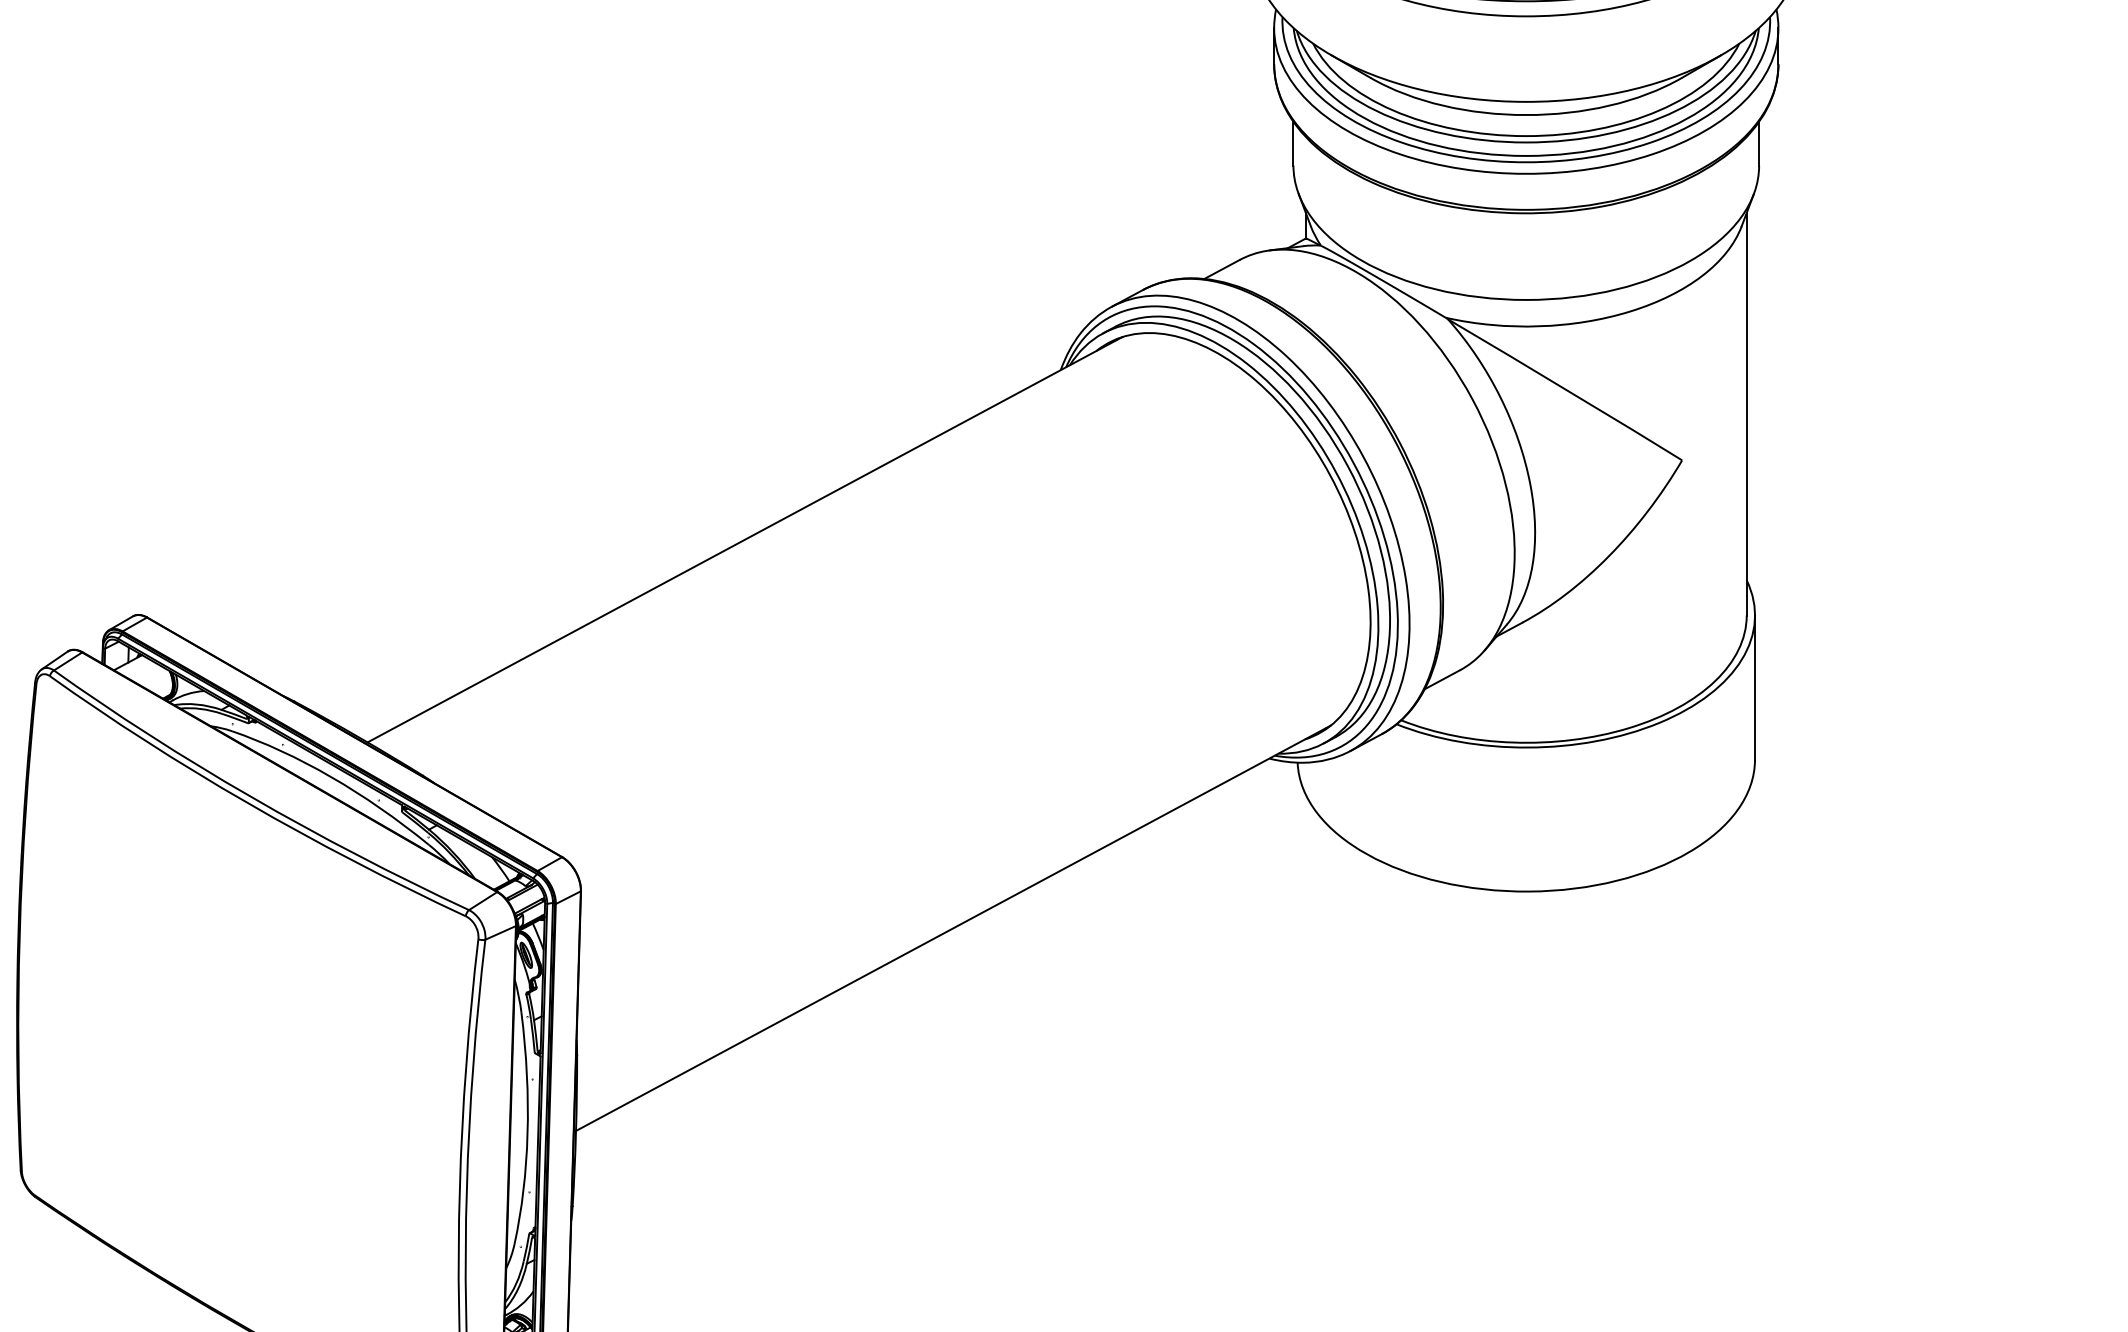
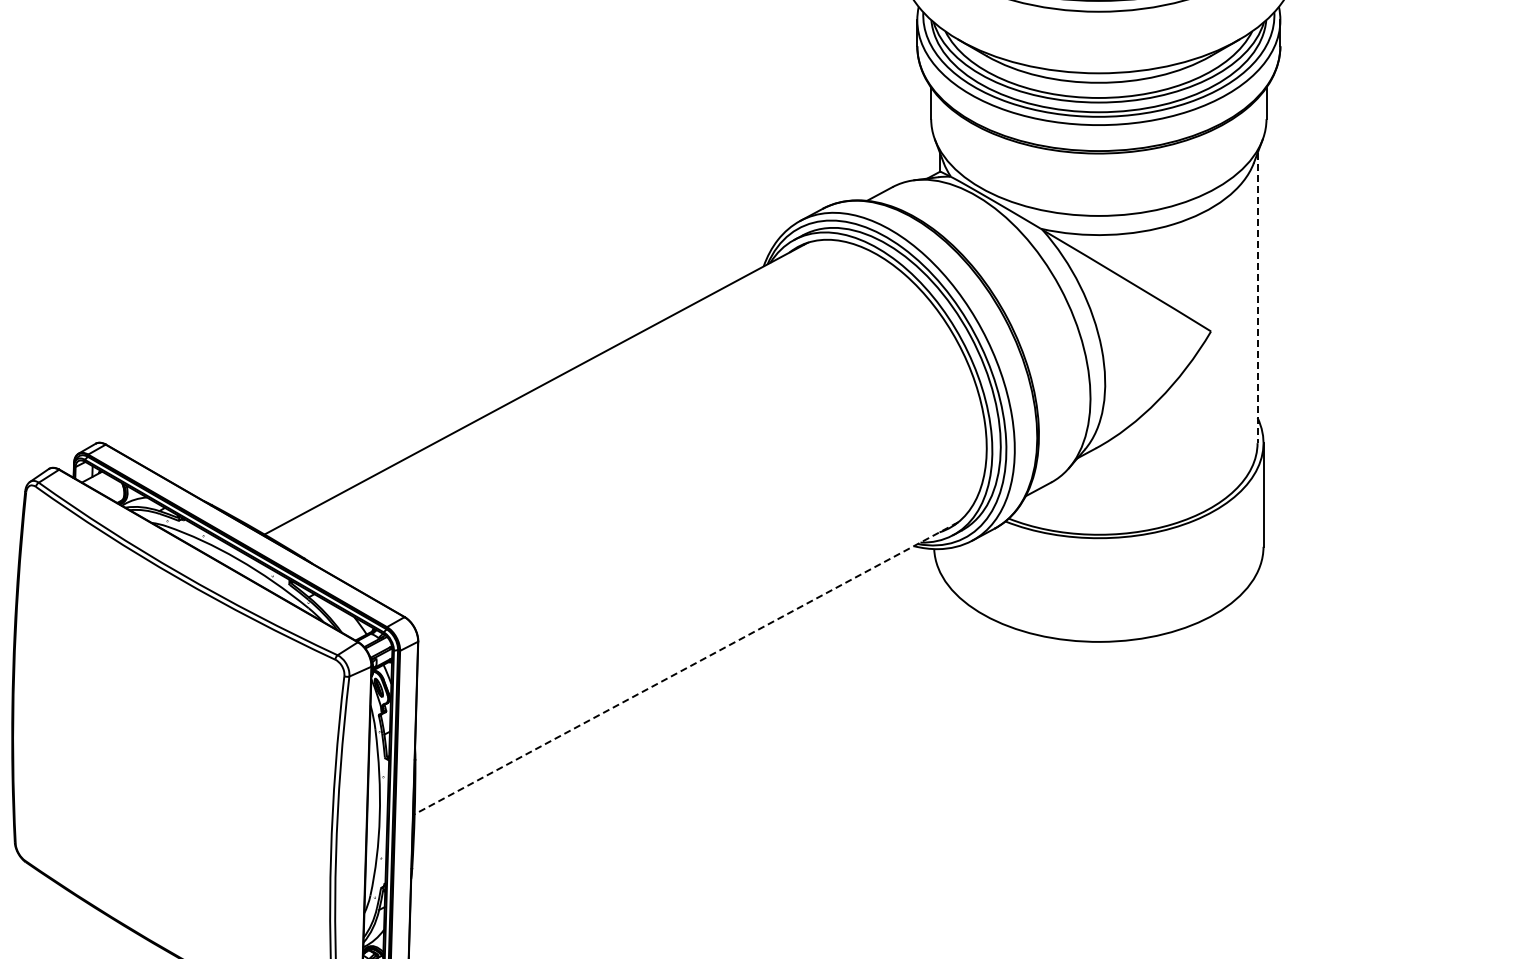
line: (1746, 414) -> (1257, 298), solid -> dashed
line: (953, 928) -> (686, 668), solid -> dashed

